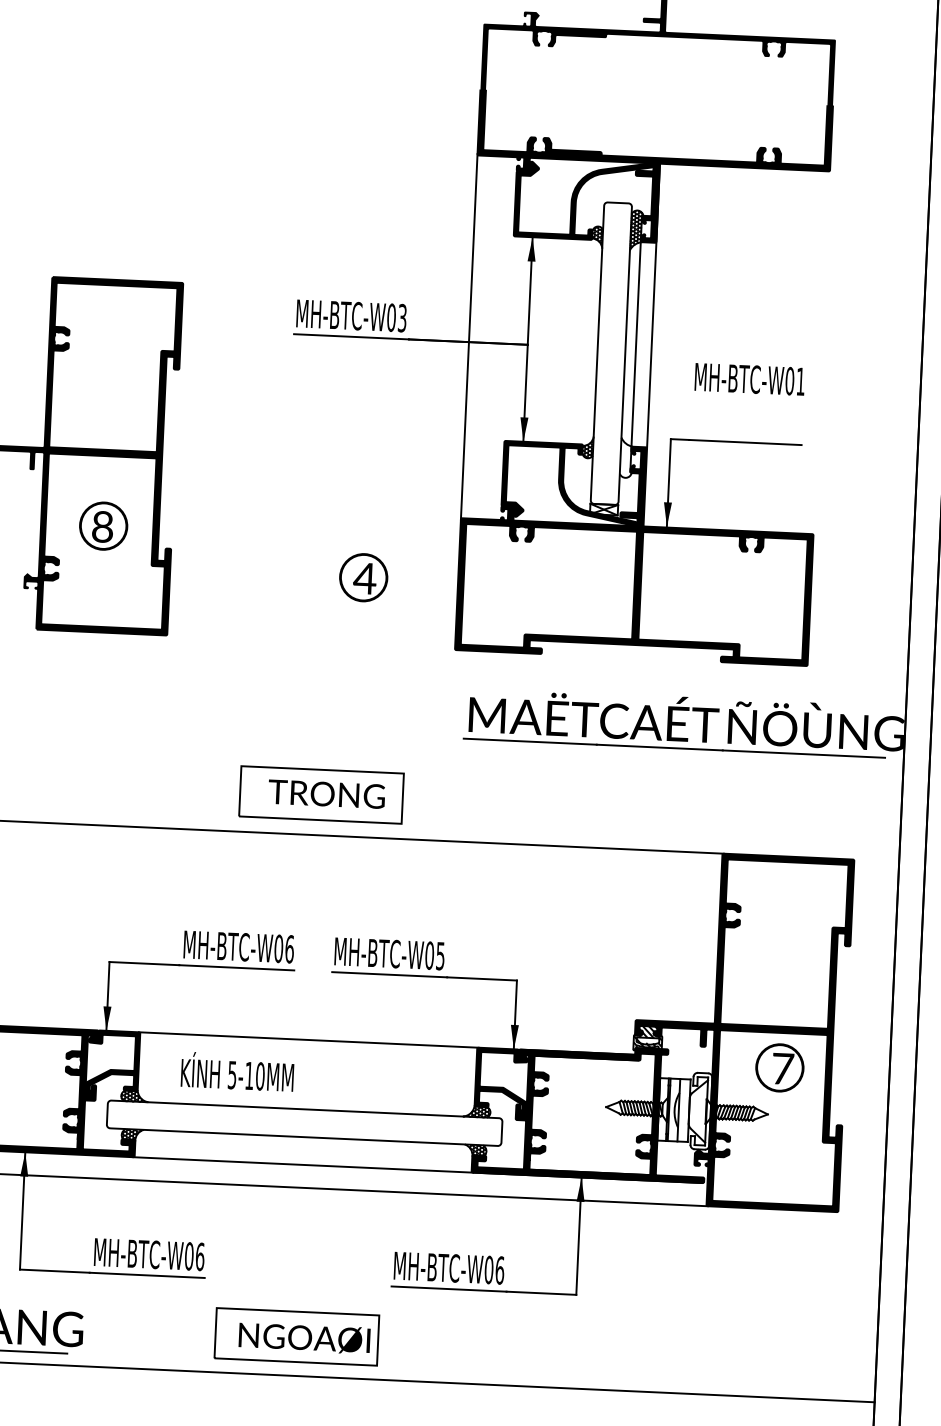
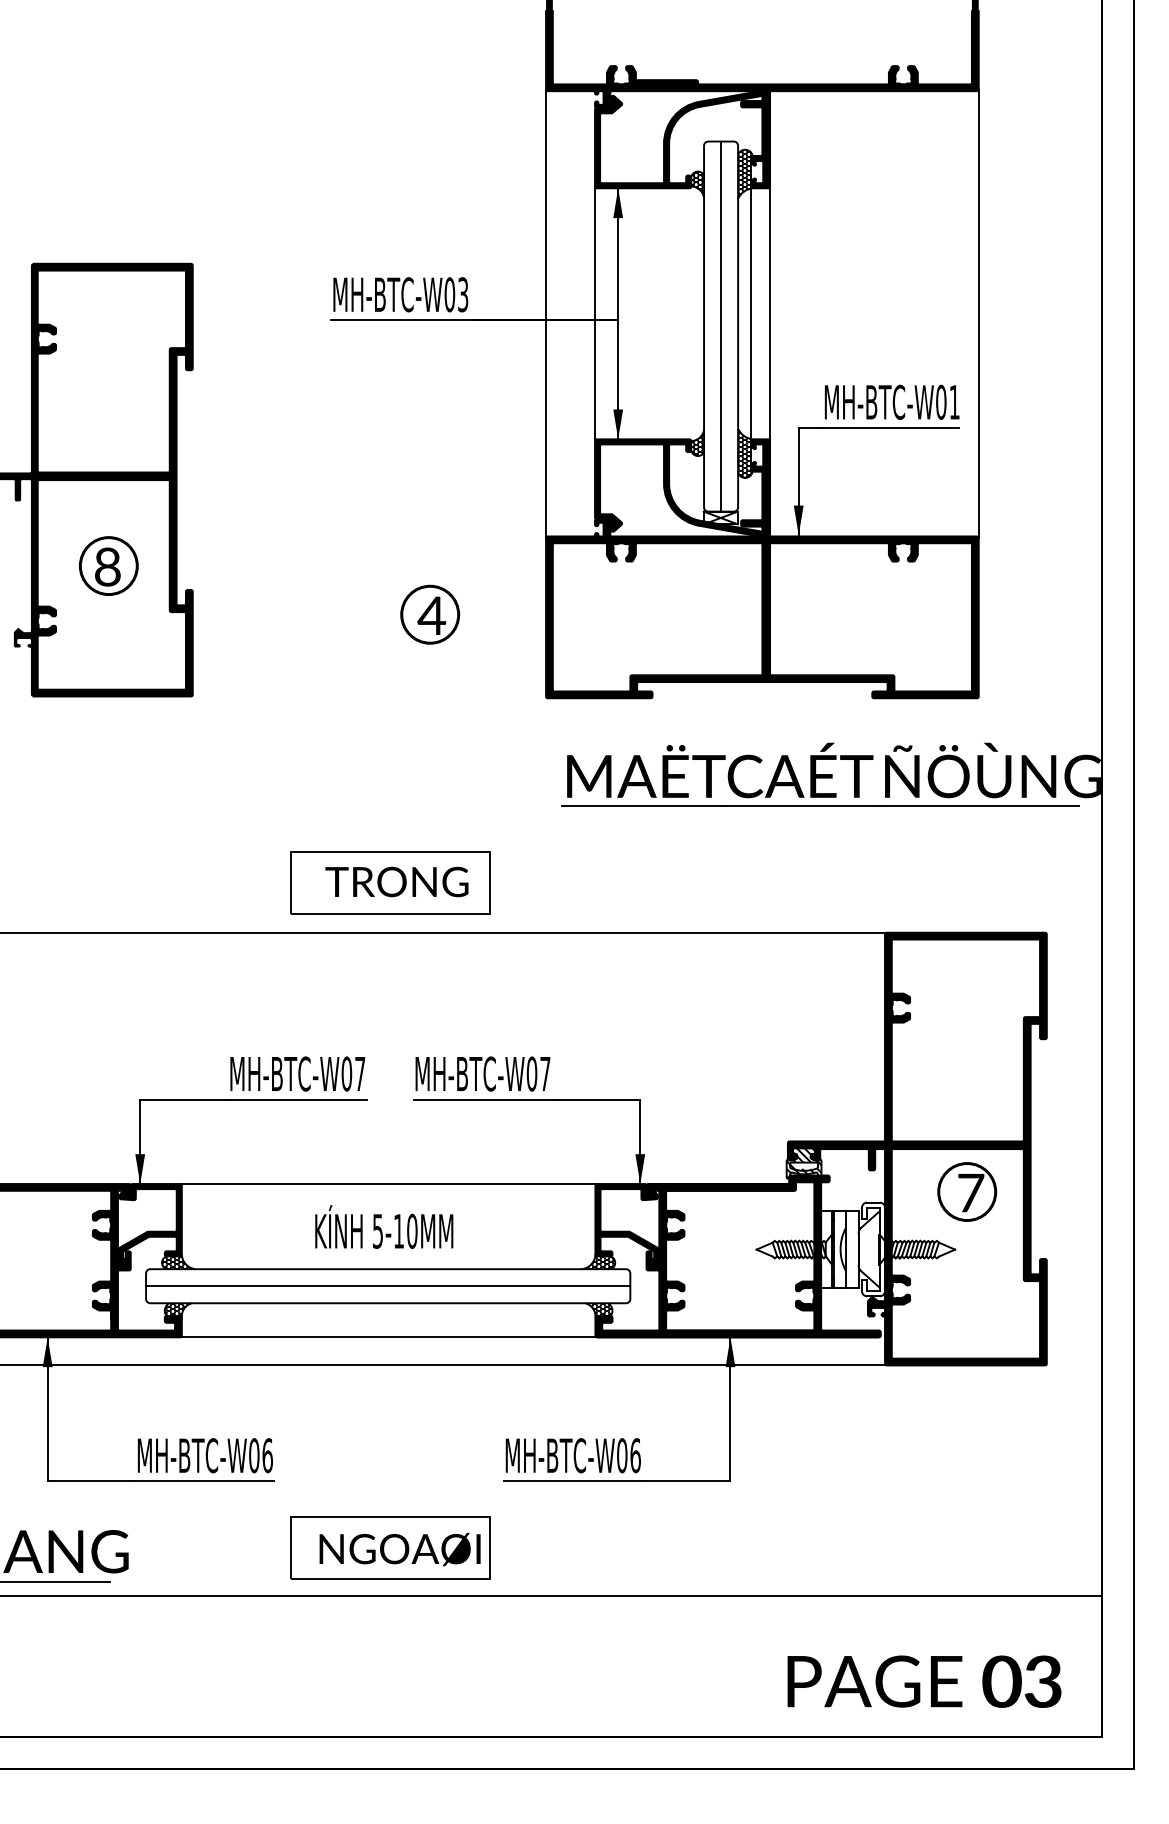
line: (509, 338) -> (595, 313), added
line: (821, 352) -> (978, 313), added
line: (611, 353) -> (721, 326), added
text: (749, 378) -> (891, 401), moved
hatch: (626, 458) -> (745, 453), added
text: (289, 948) -> (360, 1073), MH-BTC-W06 -> MH-BTC-W07
text: (440, 956) -> (545, 1074), MH-BTC-W05 -> MH-BTC-W07
text: (237, 1071) -> (384, 1226), moved
line: (304, 1123) -> (388, 1286), added

